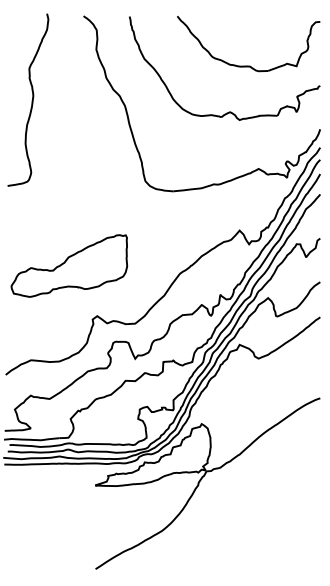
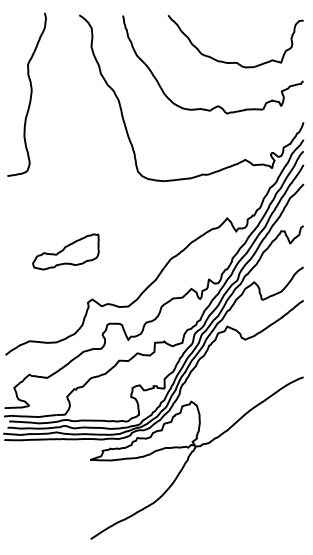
part: (68, 265) -> (65, 251), size x0.6

